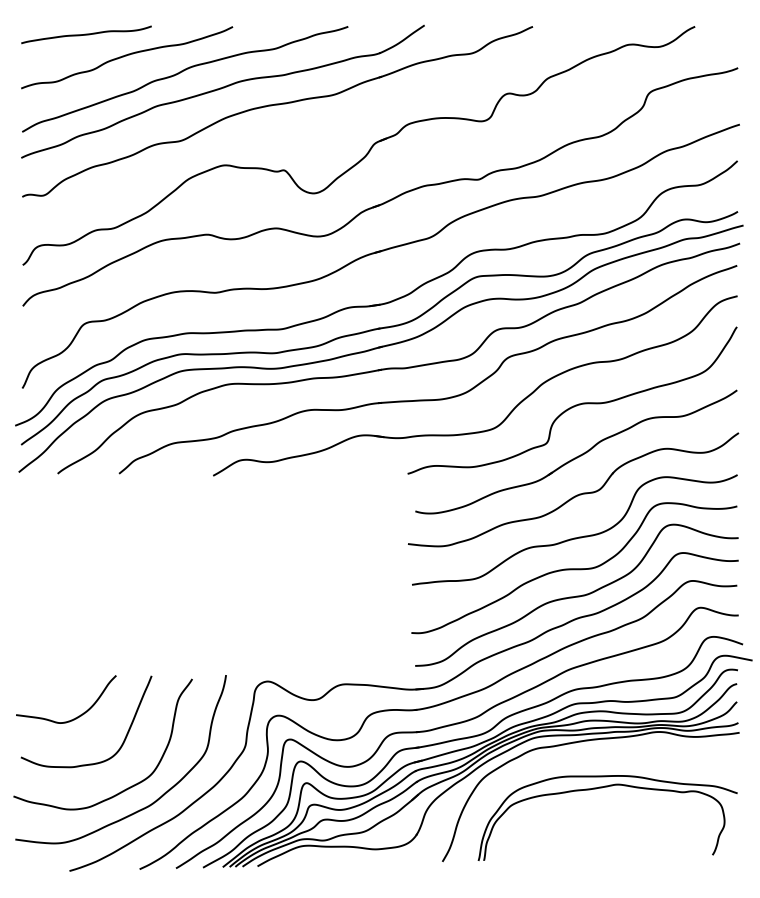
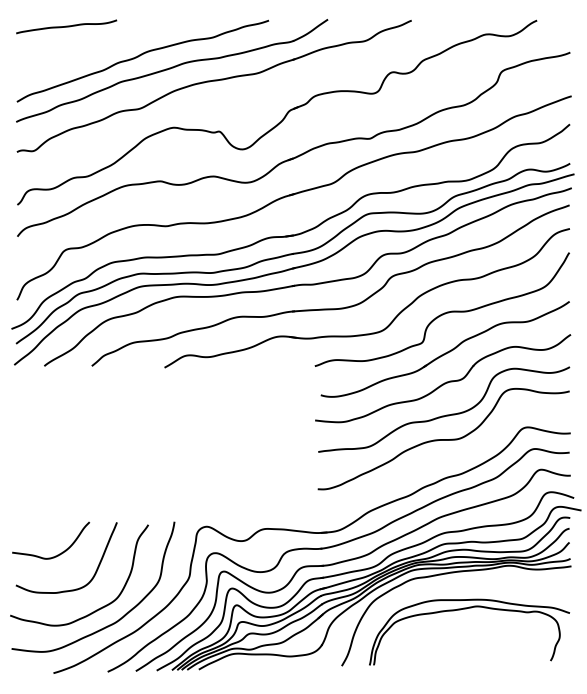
curve: (126, 56) -> (97, 43), removed
curve: (576, 595) -> (445, 460), removed

